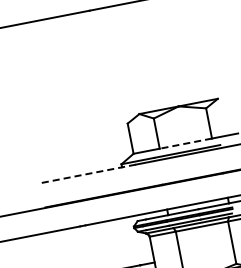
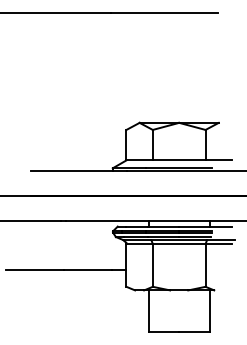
line: (185, 143) -> (178, 160), dashed -> solid
line: (88, 174) -> (78, 171), dashed -> solid

